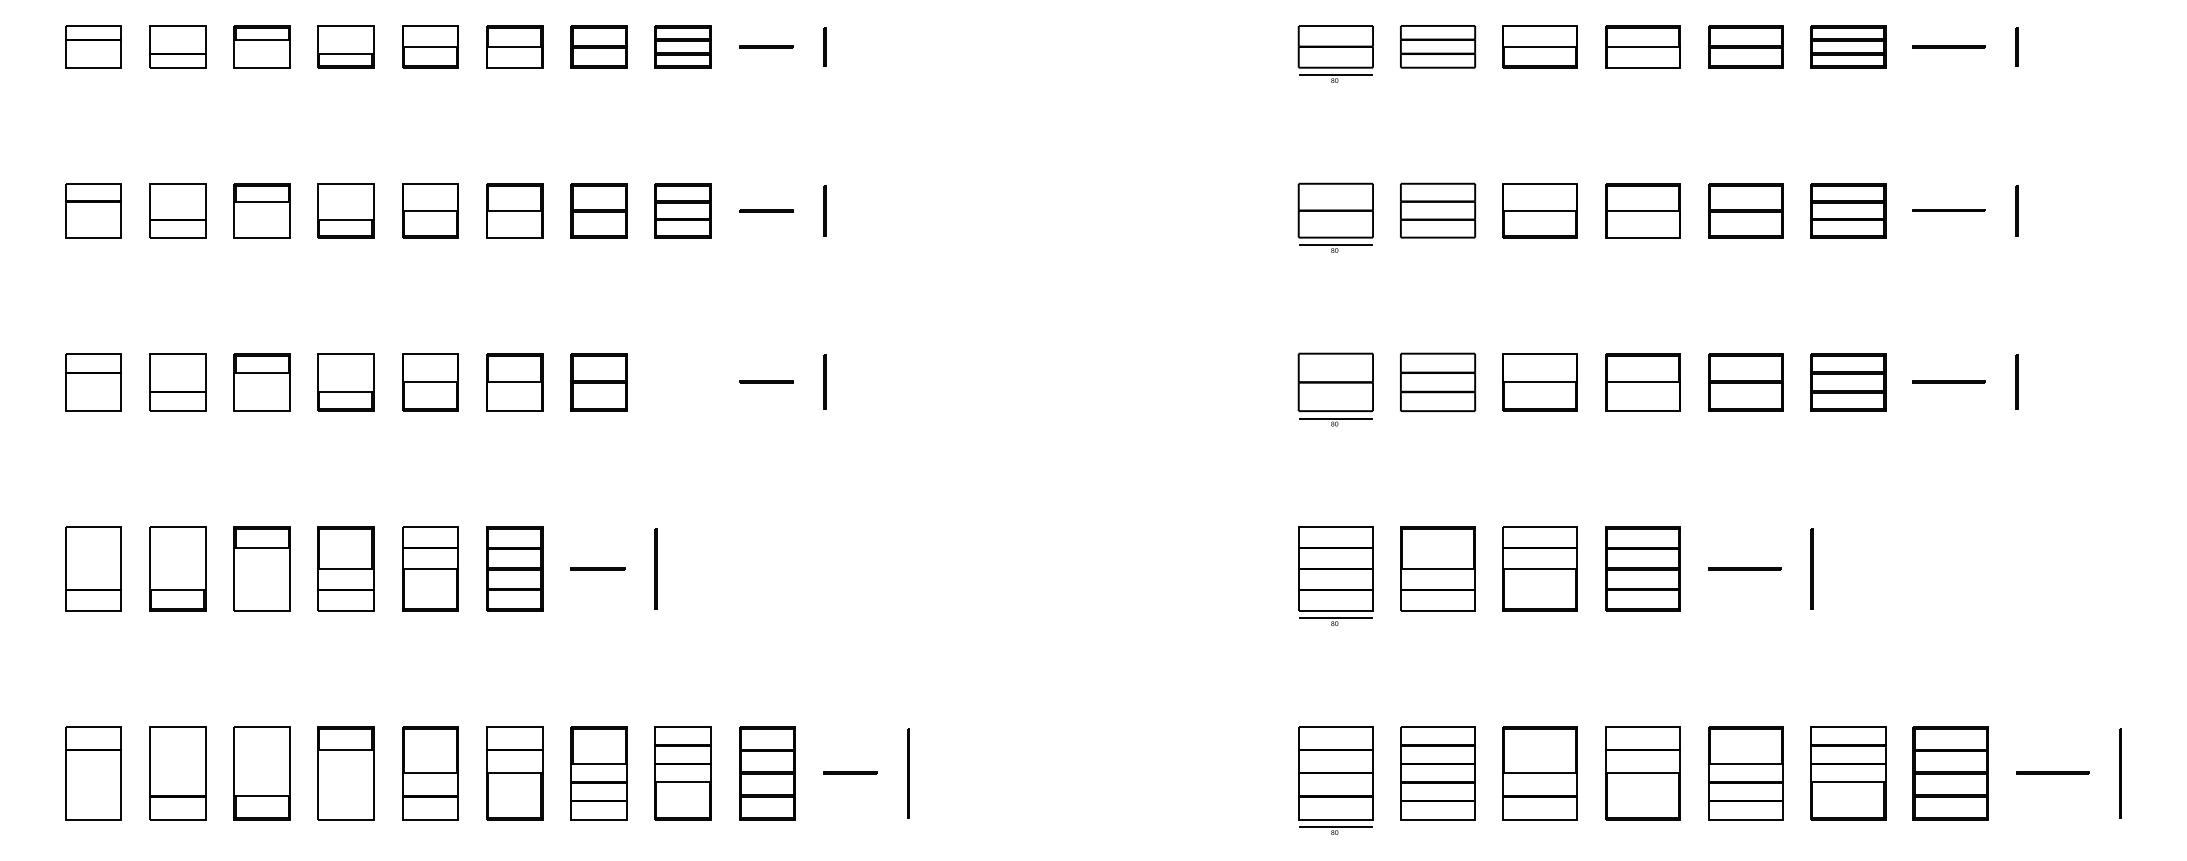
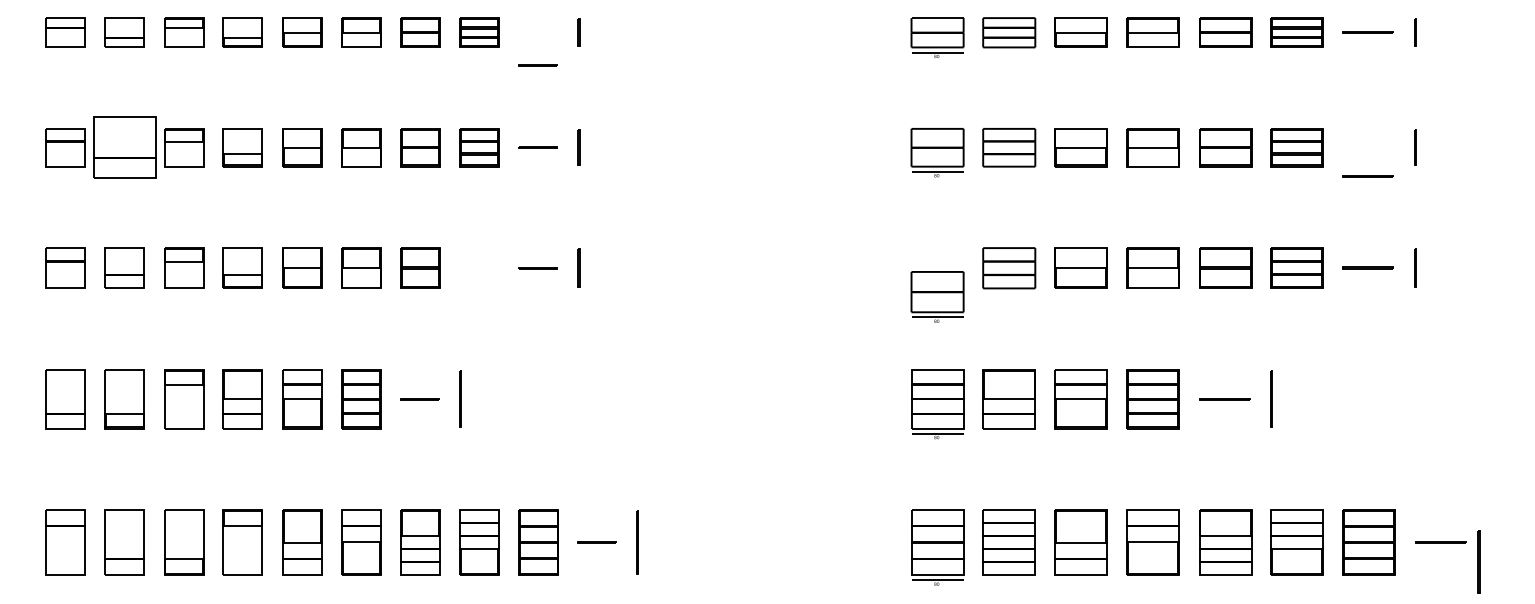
line: (766, 46) -> (538, 65), moved
part: (177, 210) -> (124, 147), size x1.6
line: (1948, 210) -> (1367, 176), moved
part: (1335, 389) -> (937, 297), moved
line: (2120, 773) -> (1479, 562), moved

